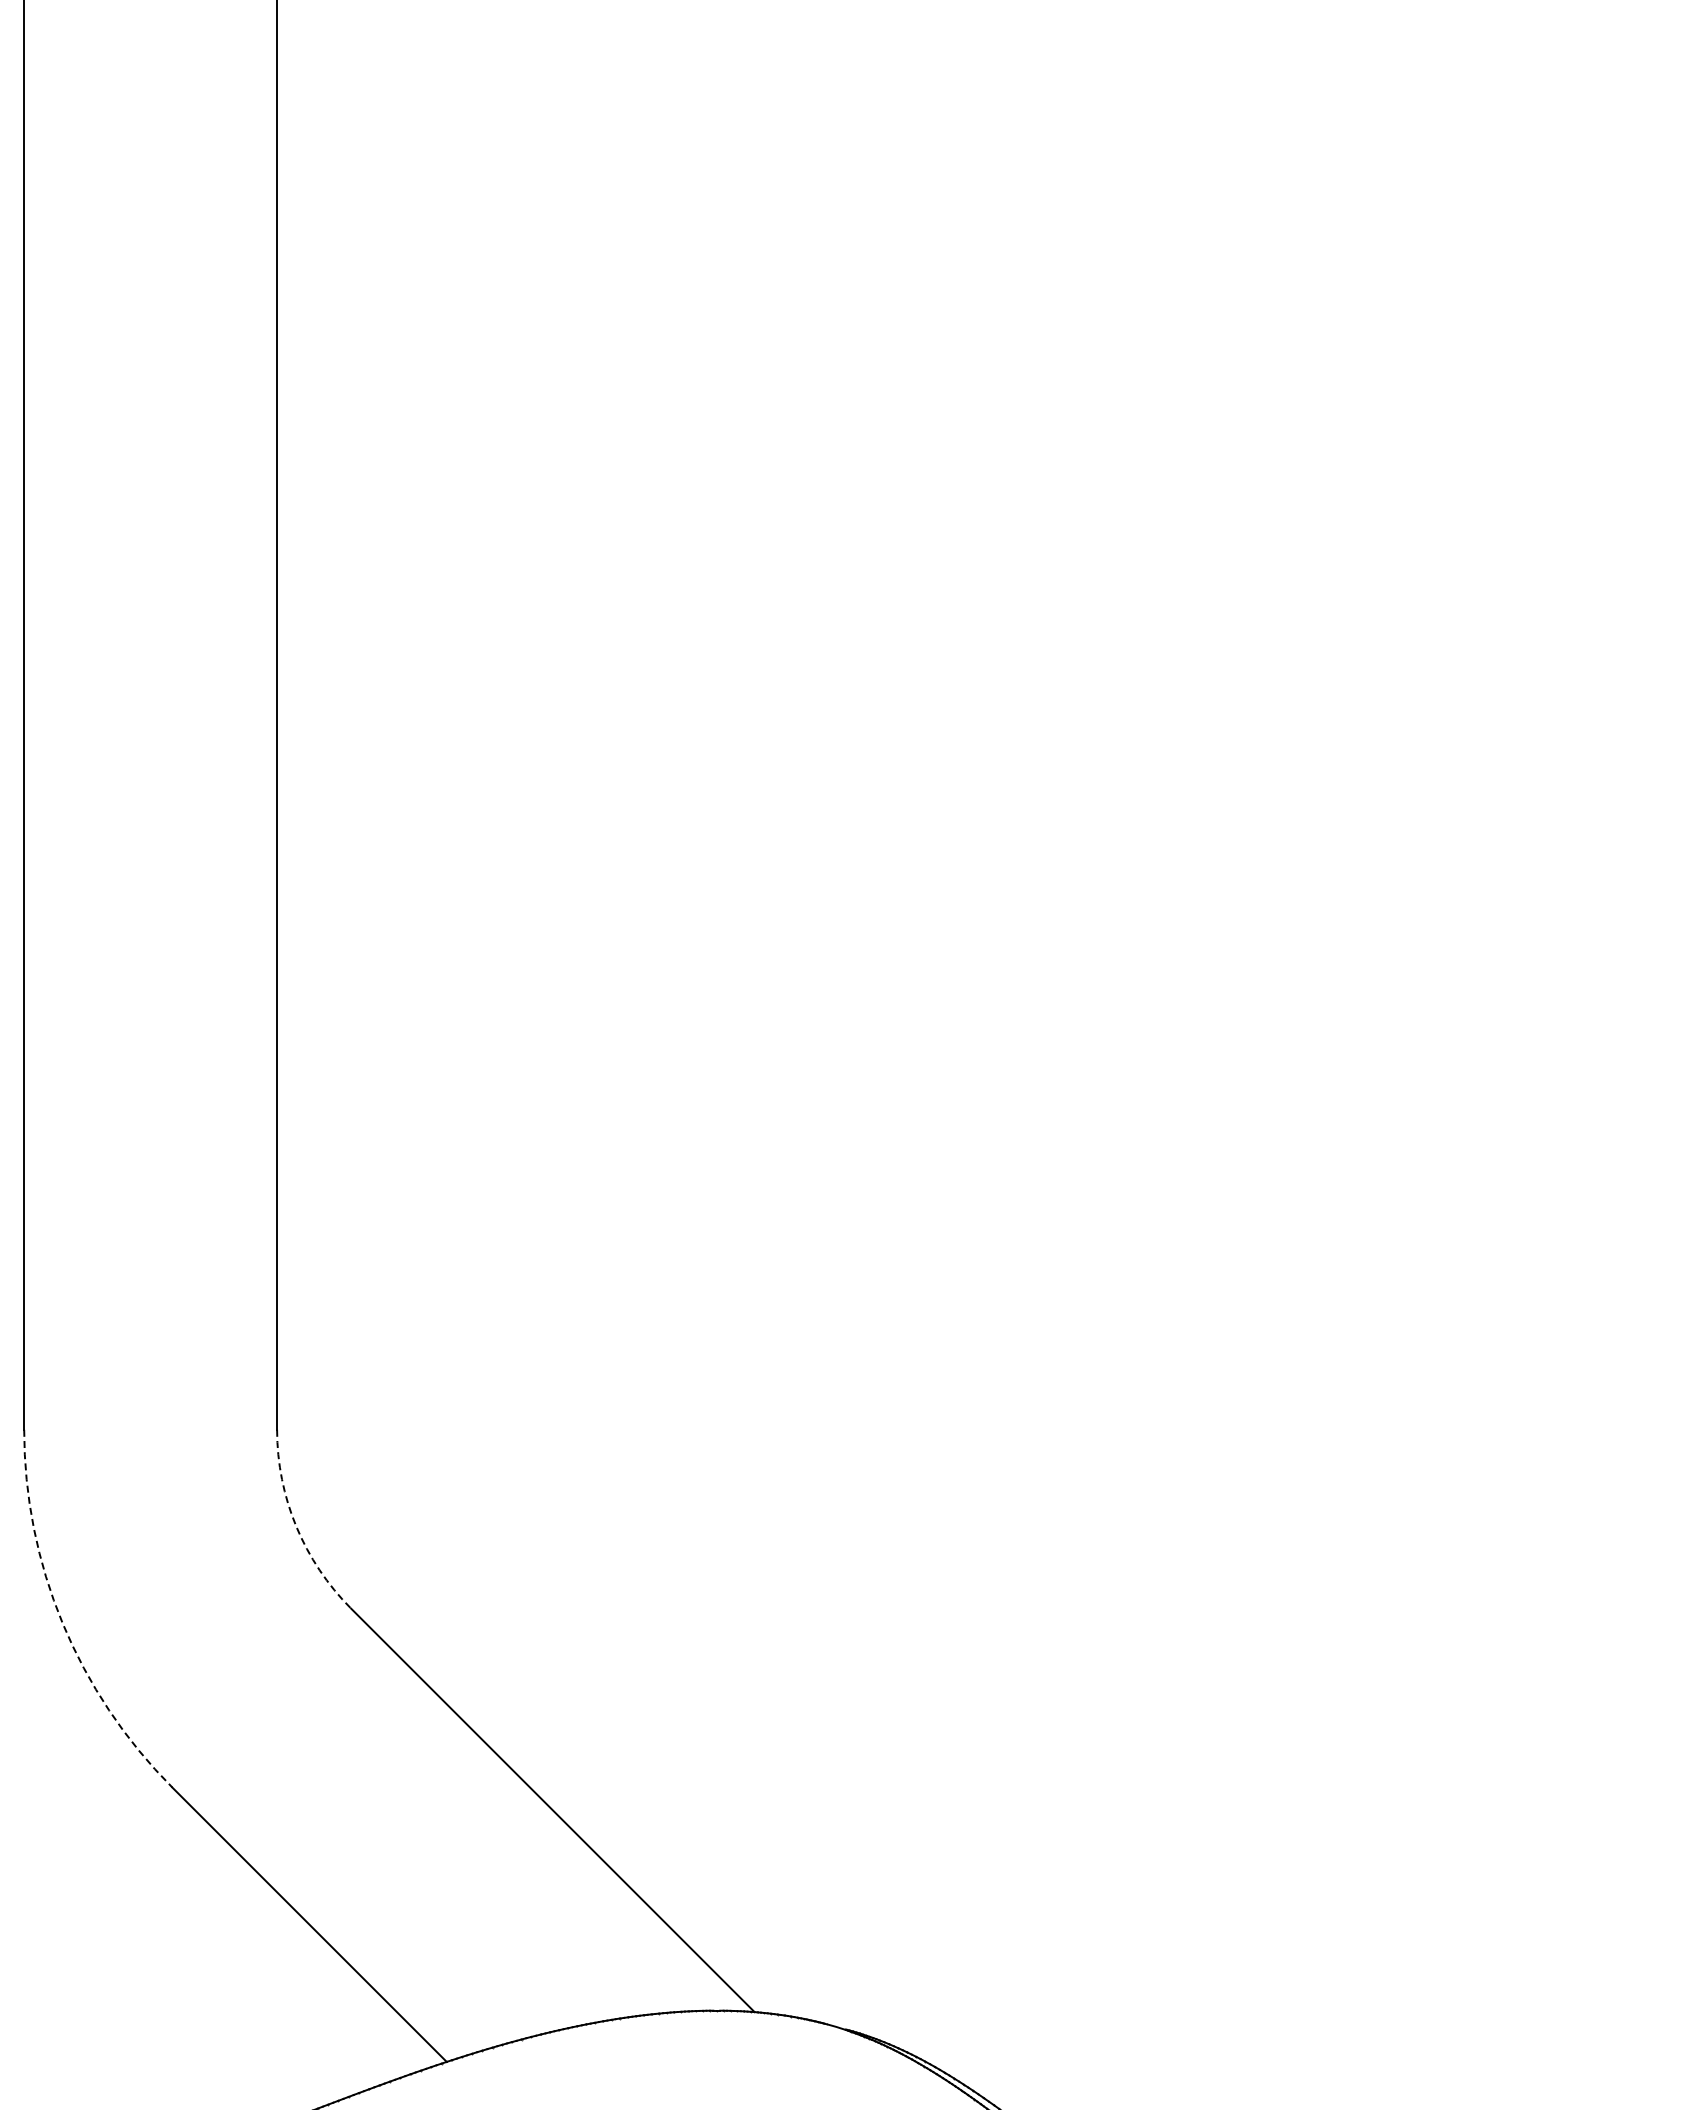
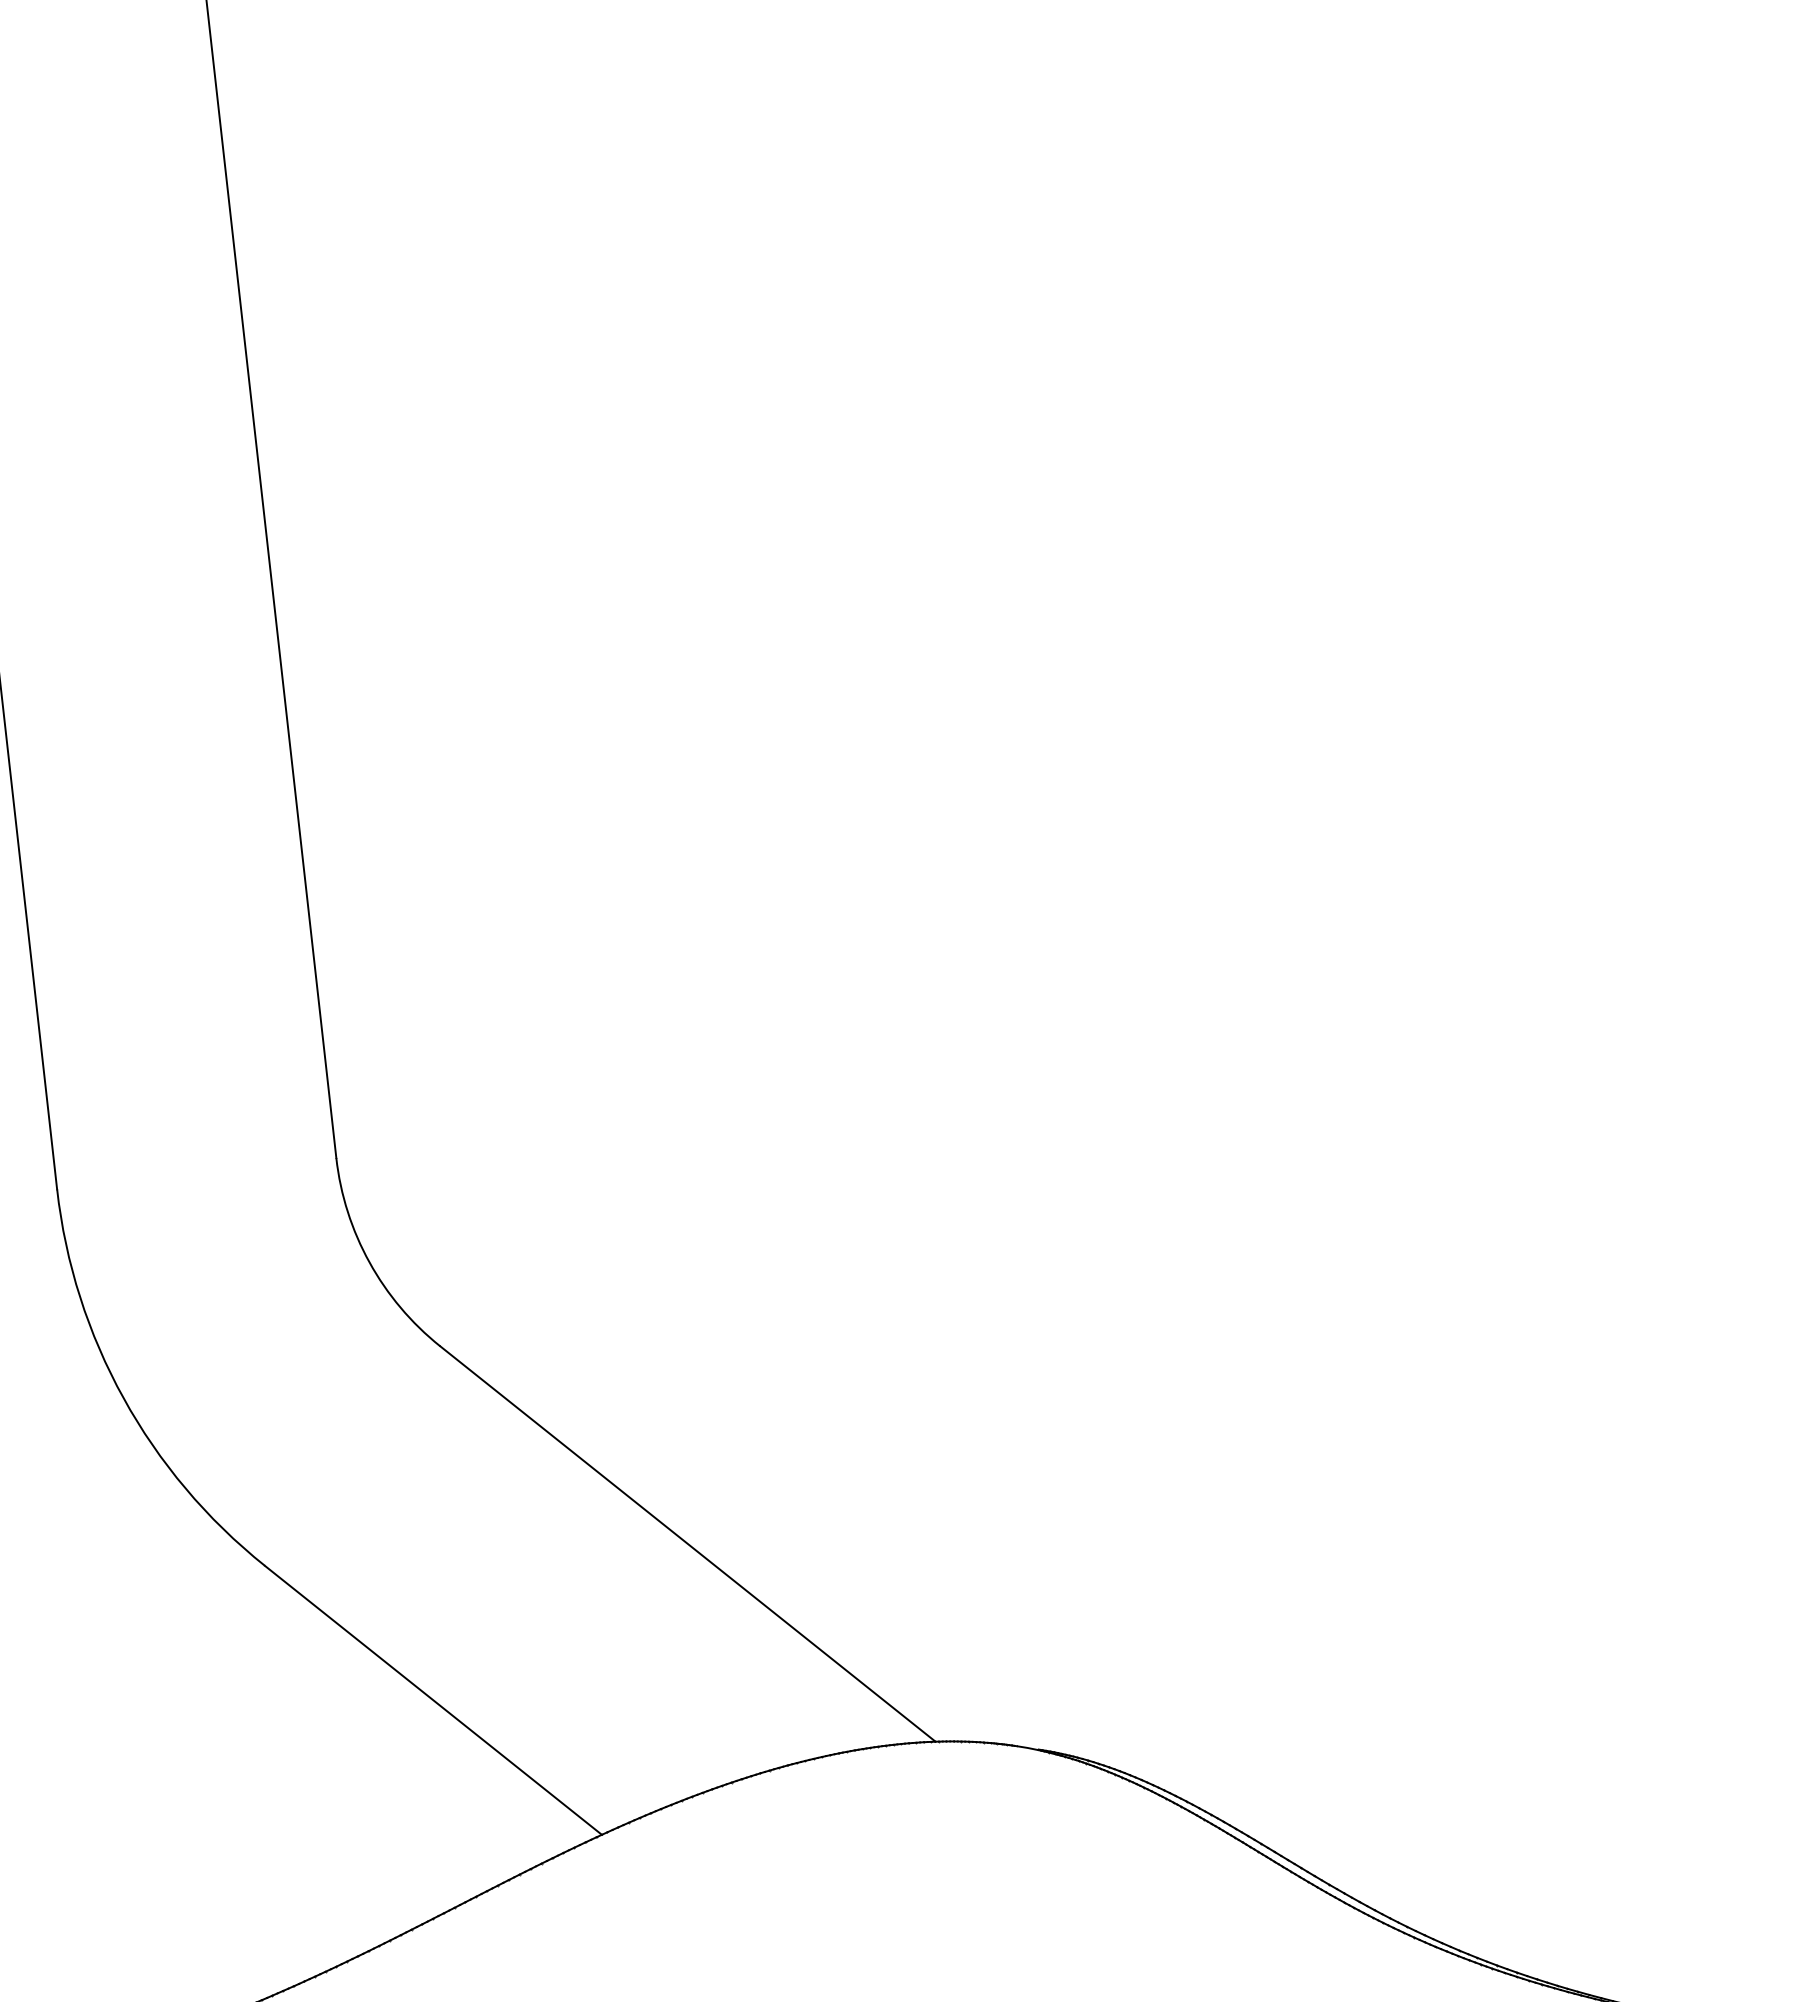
arc: (296, 1526) -> (369, 1262), dashed -> solid
arc: (62, 1623) -> (123, 1398), dashed -> solid

